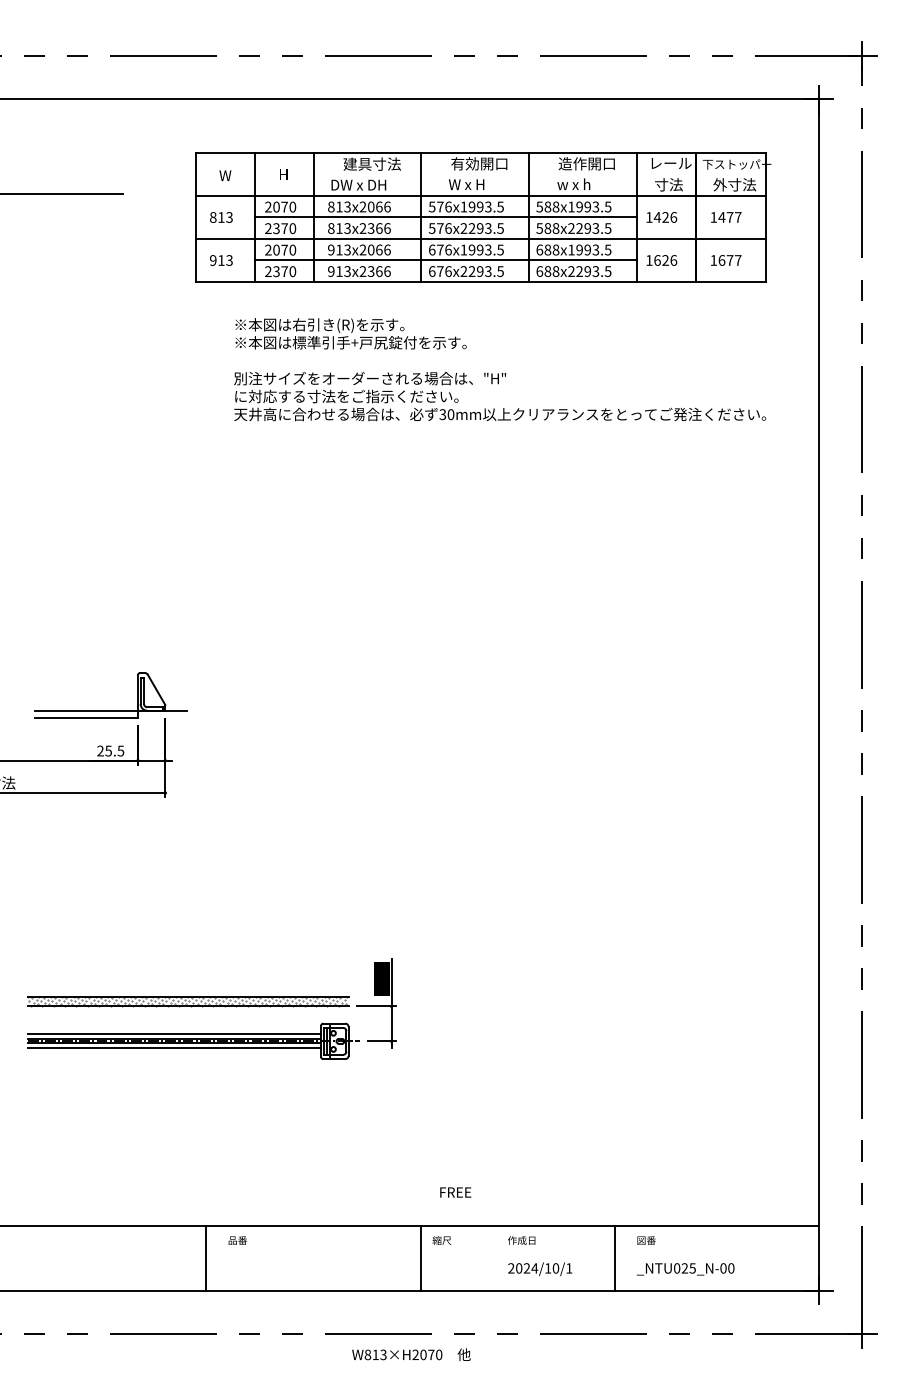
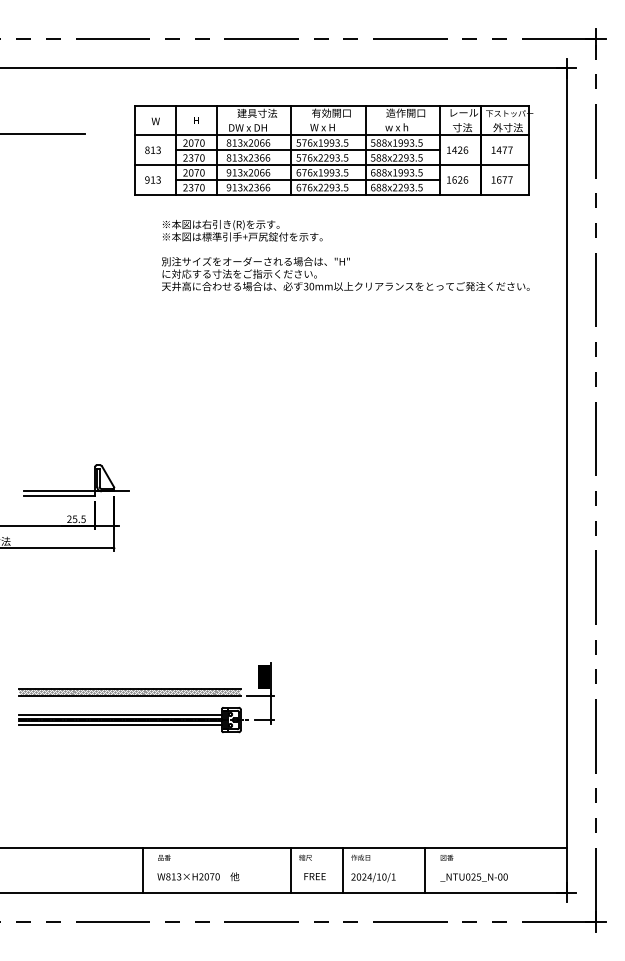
text: (454, 1192) -> (314, 876), moved
line: (496, 1257) -> (343, 869), added
text: (411, 1354) -> (198, 876), moved

